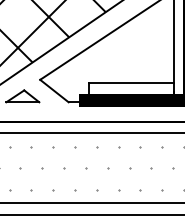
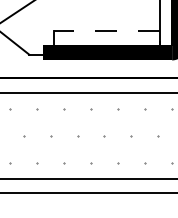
line: (131, 83) -> (106, 31), solid -> dashed

